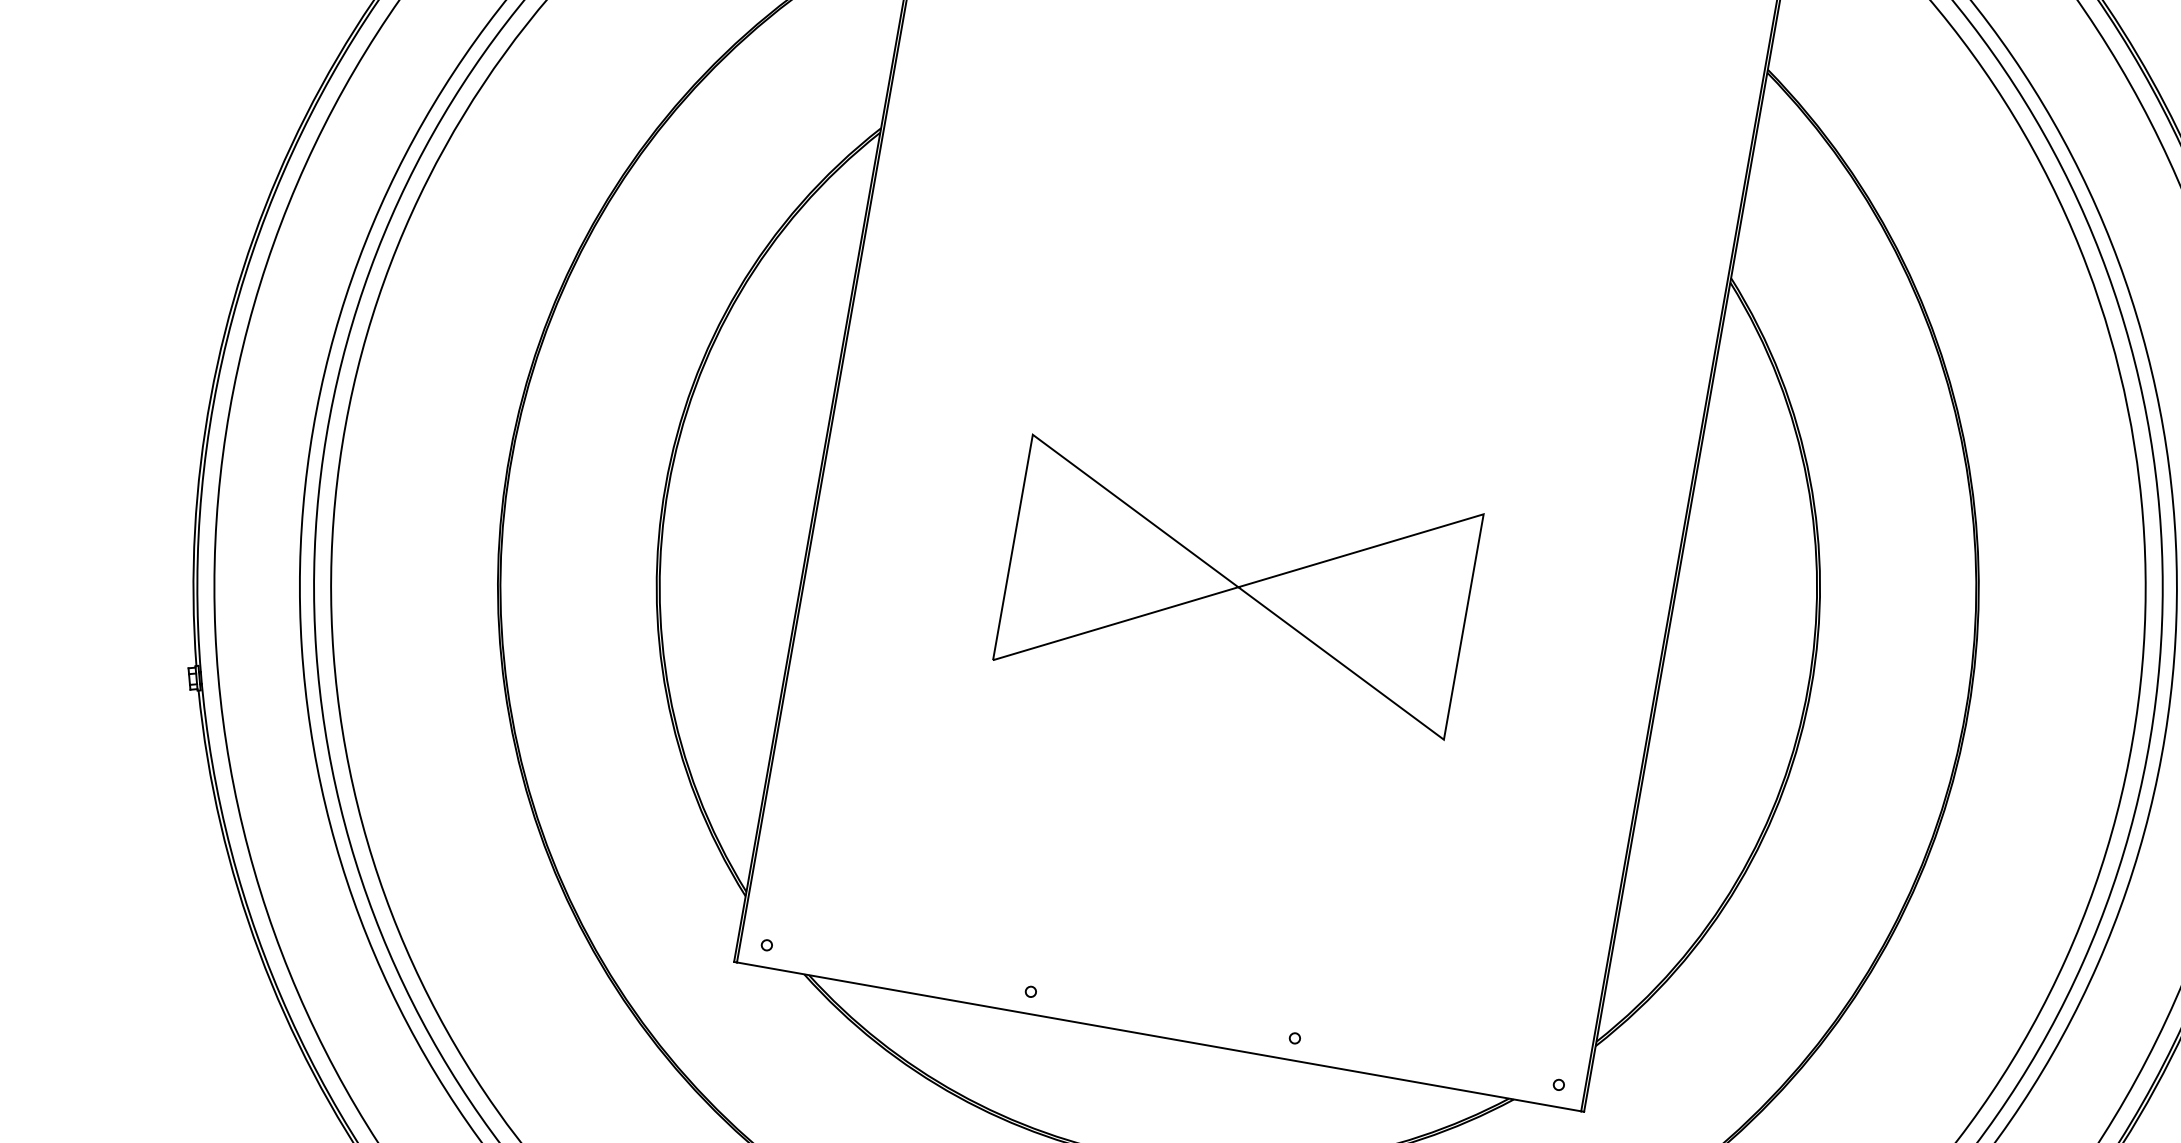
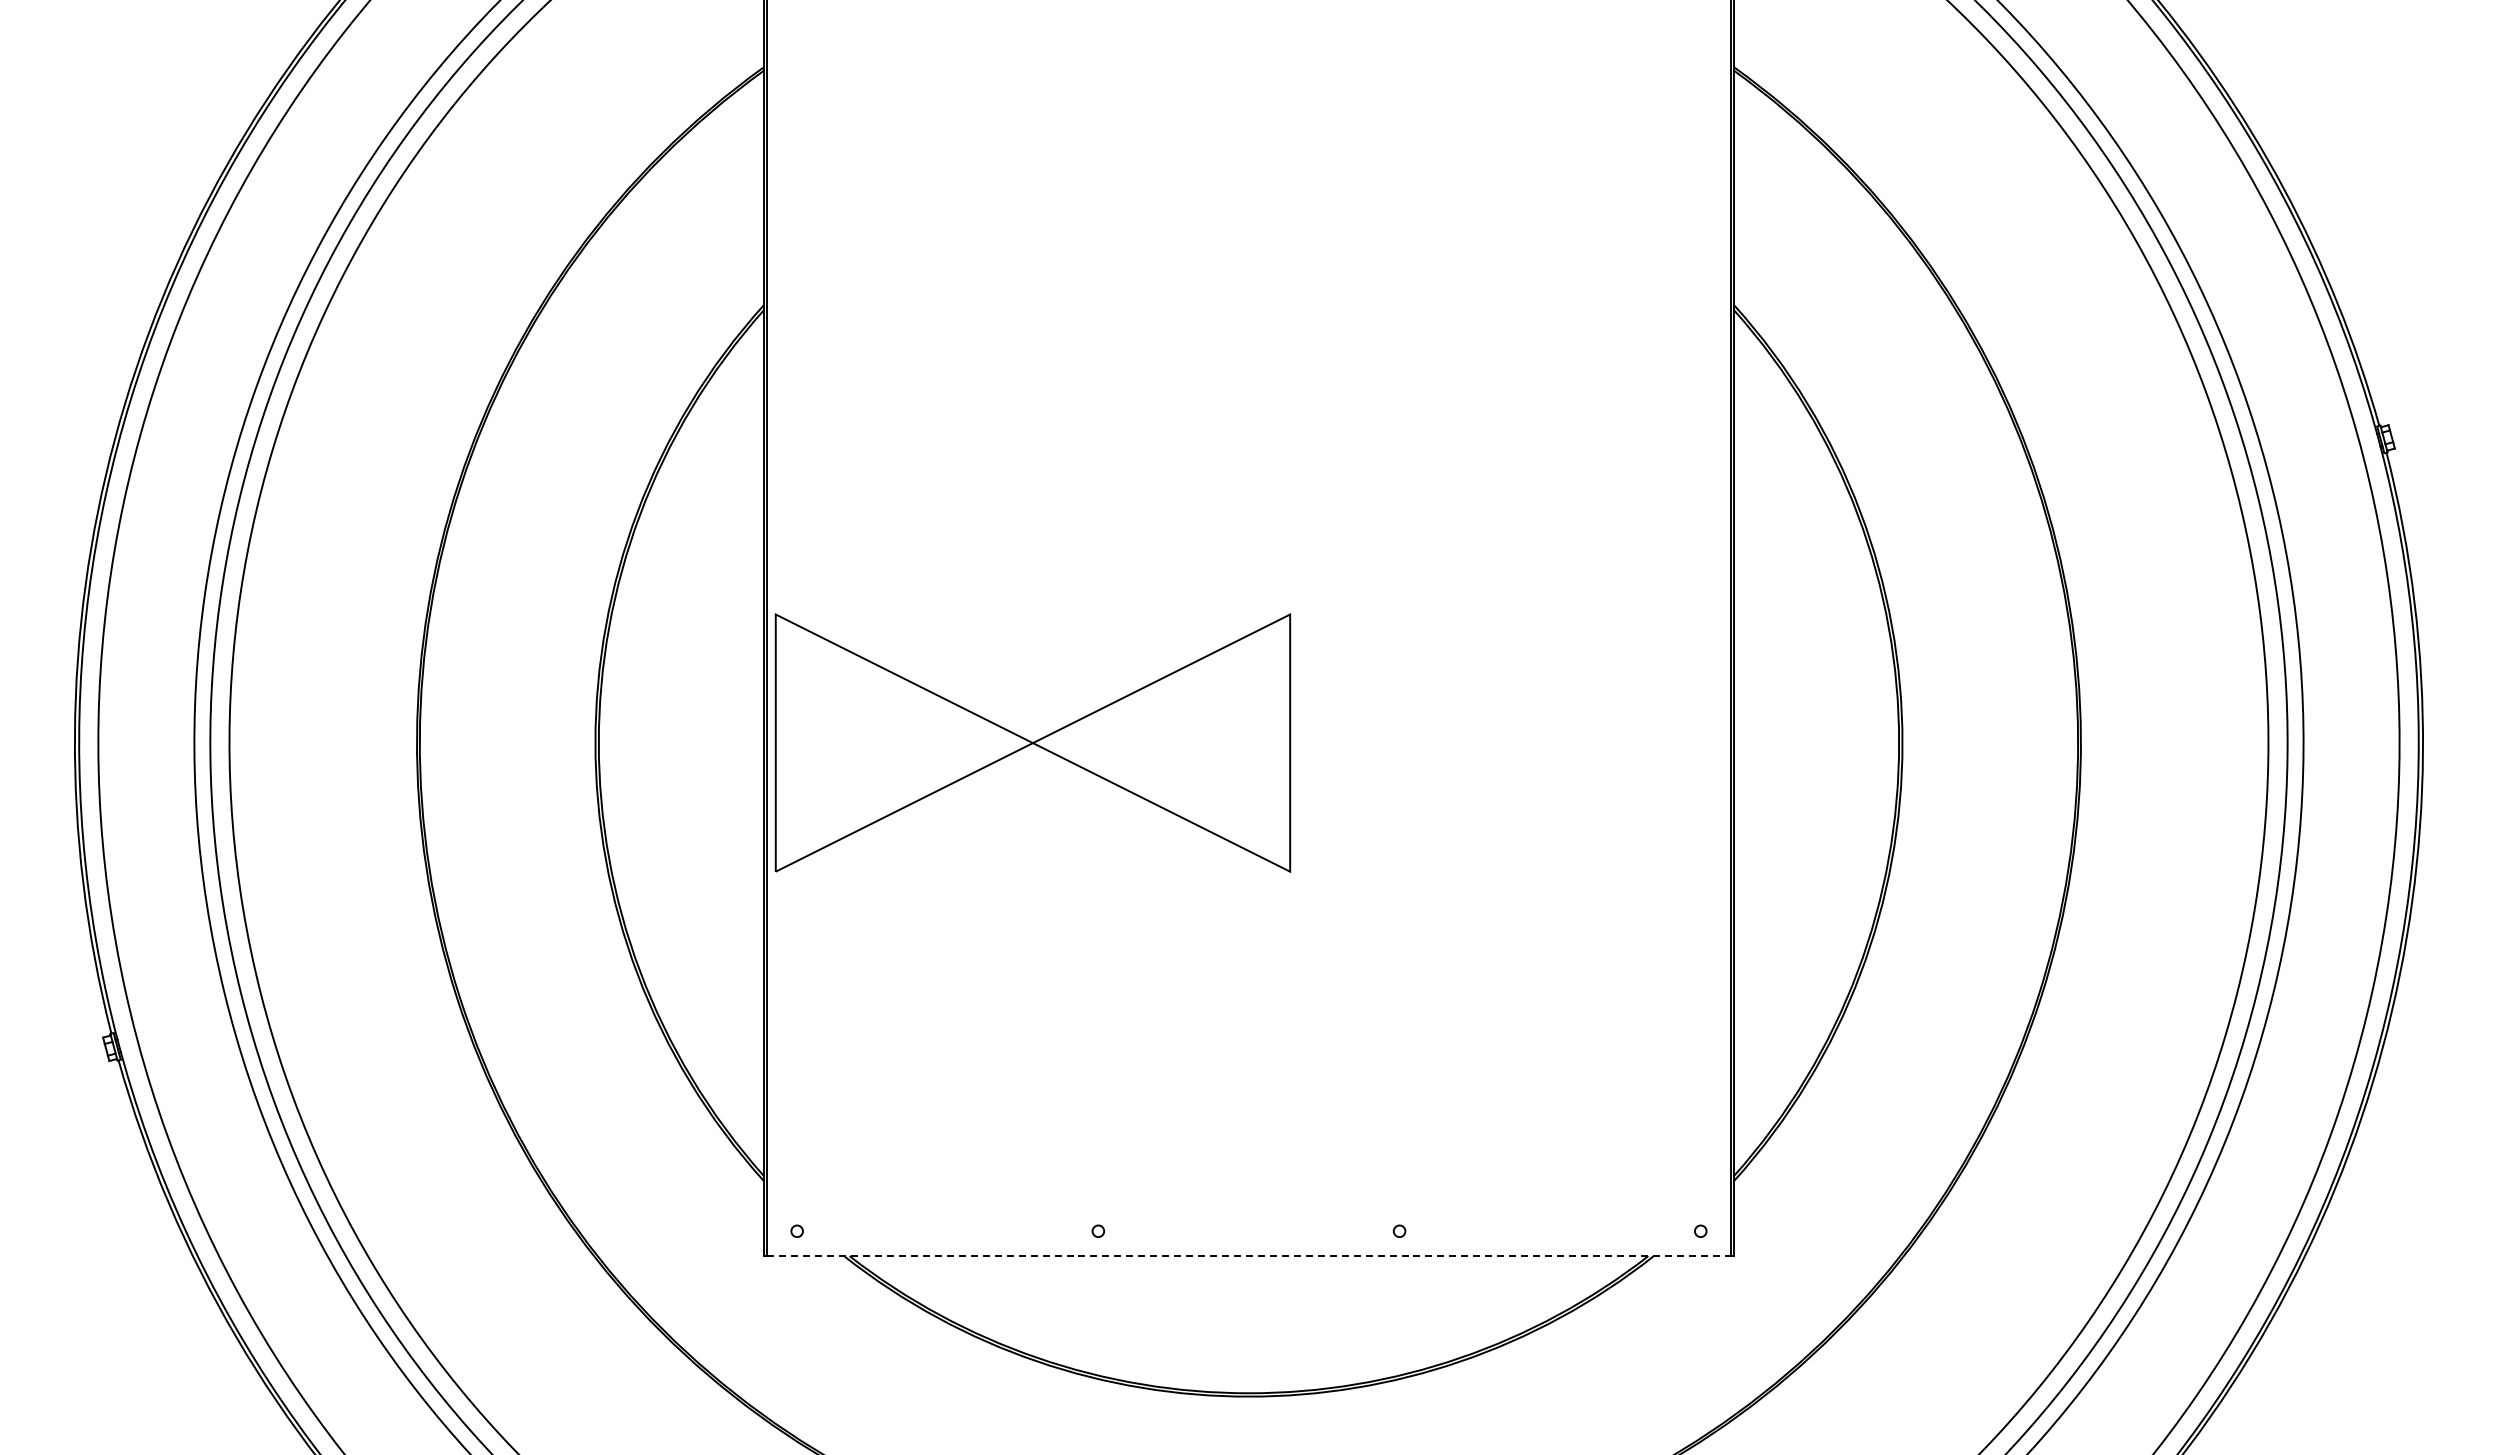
part: (1238, 586) -> (1032, 742), moved
line: (1158, 1037) -> (1248, 1256), solid -> dashed

